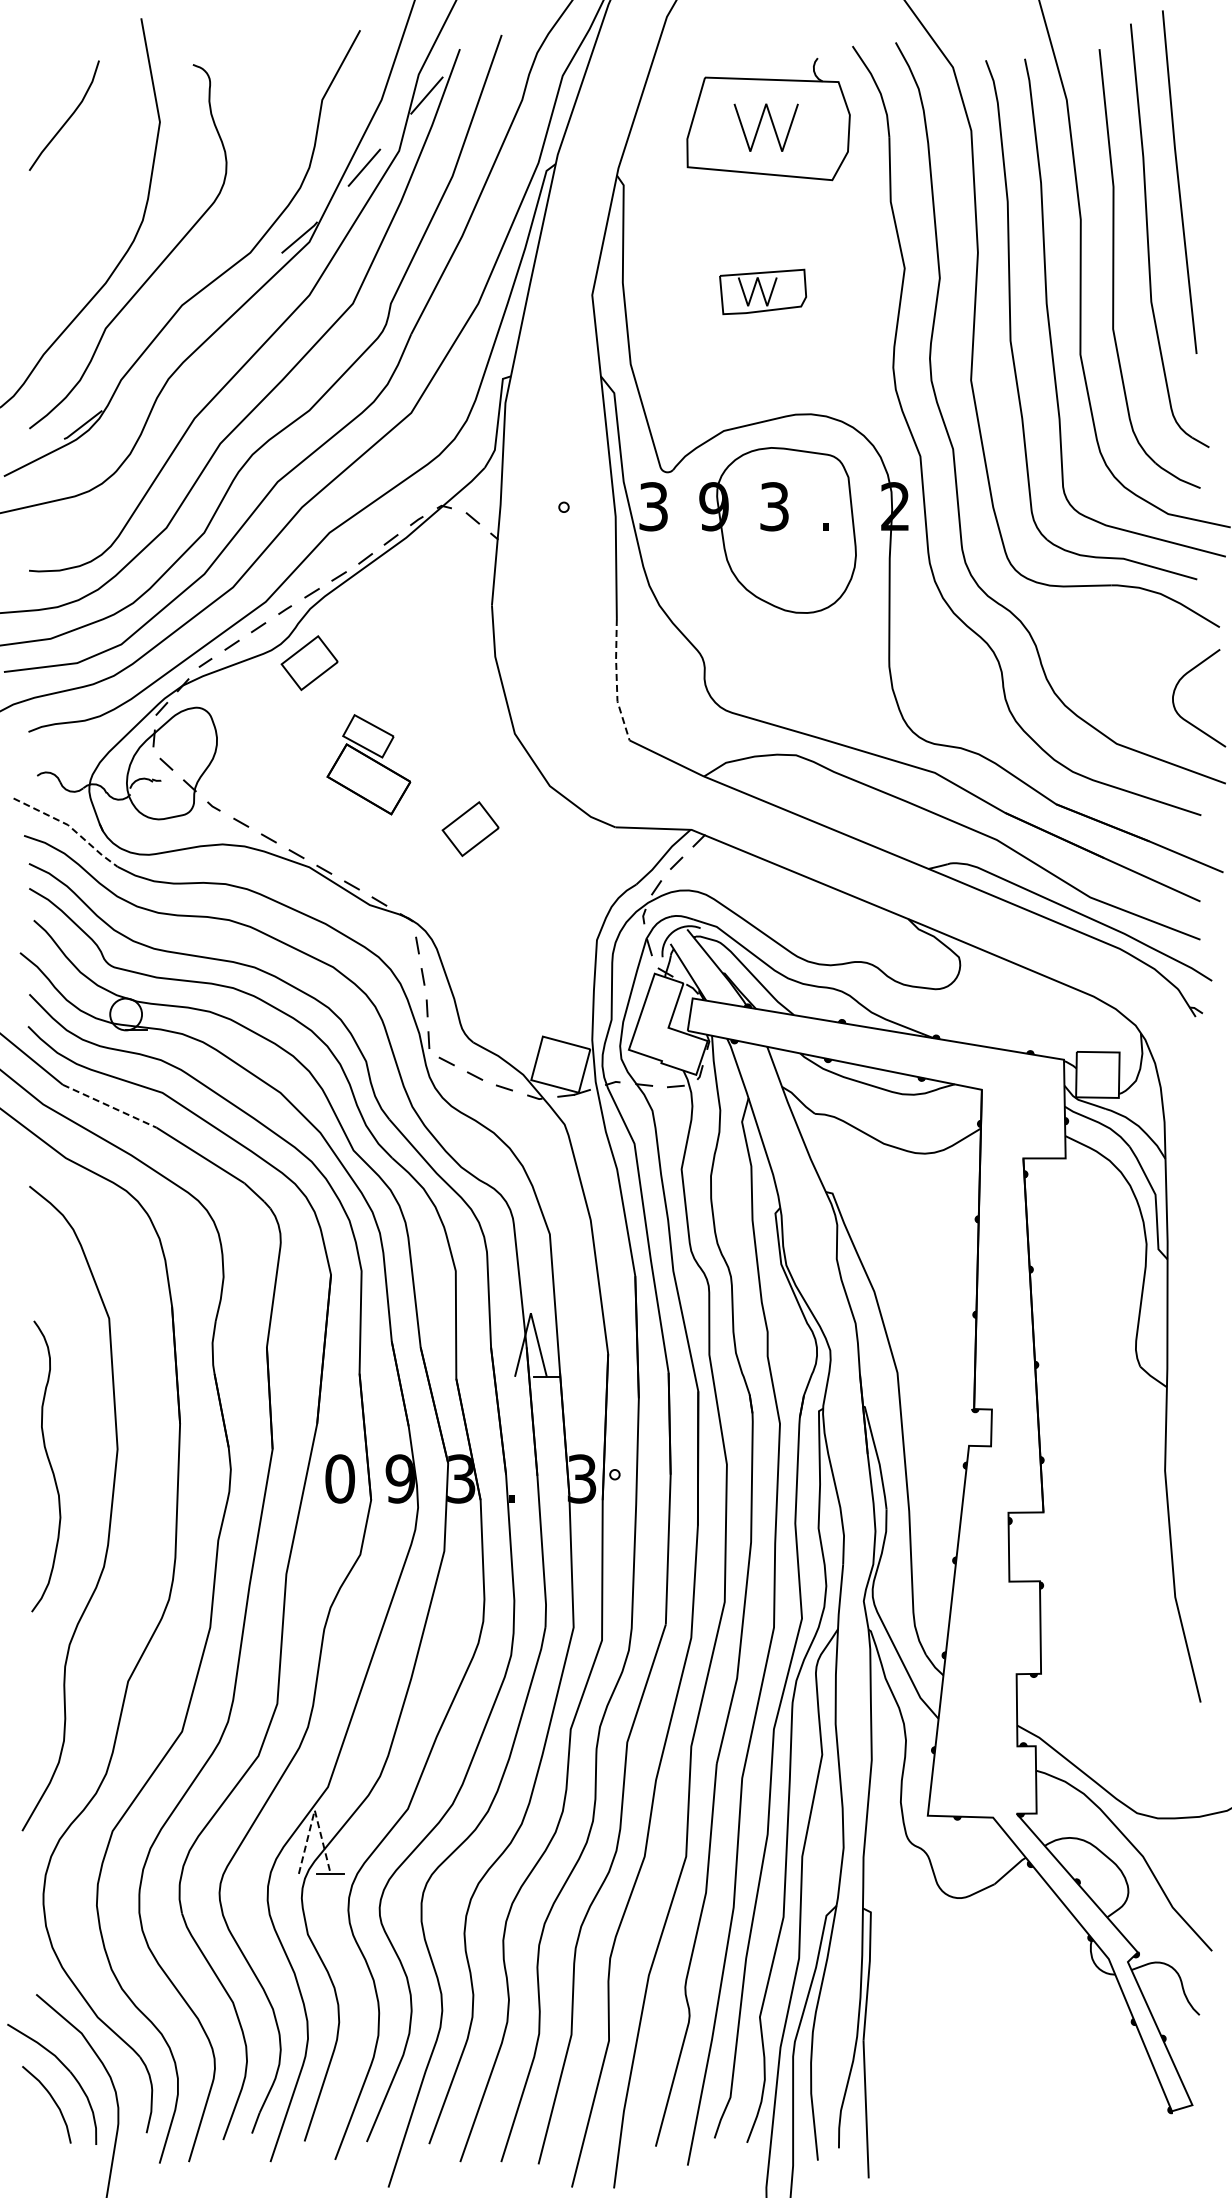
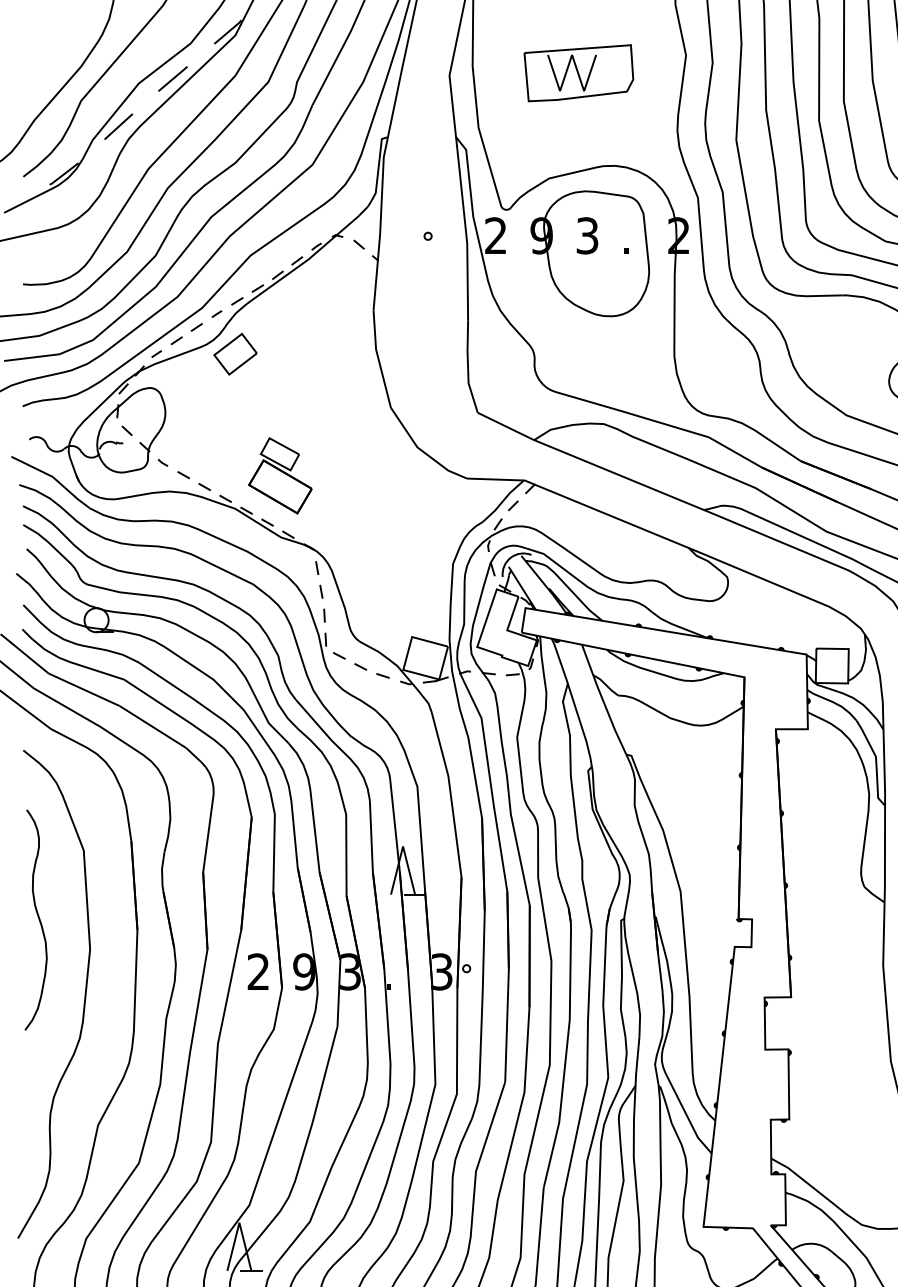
part: (762, 291) -> (578, 72), size x1.67
line: (226, 299) -> (172, 78), added
line: (154, 362) -> (118, 126), added
text: (653, 506) -> (495, 235), 3 -> 2
line: (616, 680) -> (467, 367), dashed -> solid
part: (368, 764) -> (280, 475), moved
line: (70, 827) -> (54, 478), dashed -> solid
part: (470, 829) -> (357, 480), removed
line: (109, 1106) -> (84, 689), dashed -> solid
curve: (49, 1465) -> (38, 919), moved
text: (339, 1478) -> (258, 971), 0 -> 2
line: (314, 1810) -> (239, 1222), dashed -> solid

